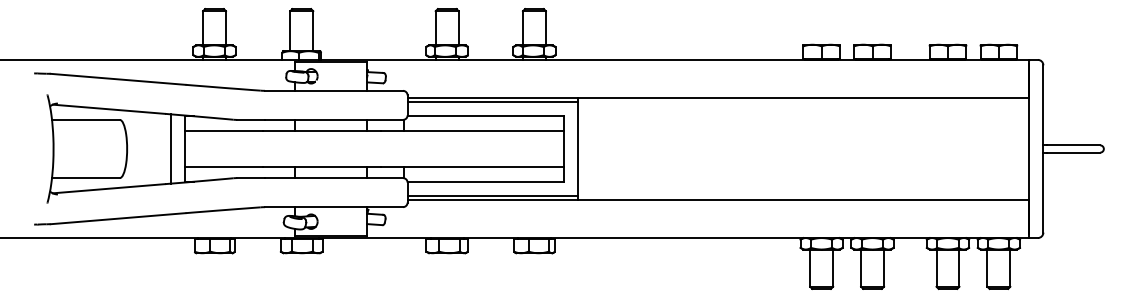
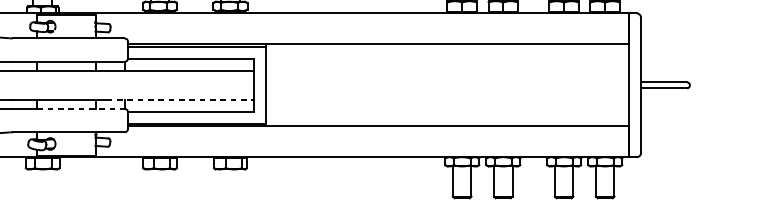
line: (472, 167) -> (180, 100), solid -> dashed
line: (349, 178) -> (81, 109), solid -> dashed

